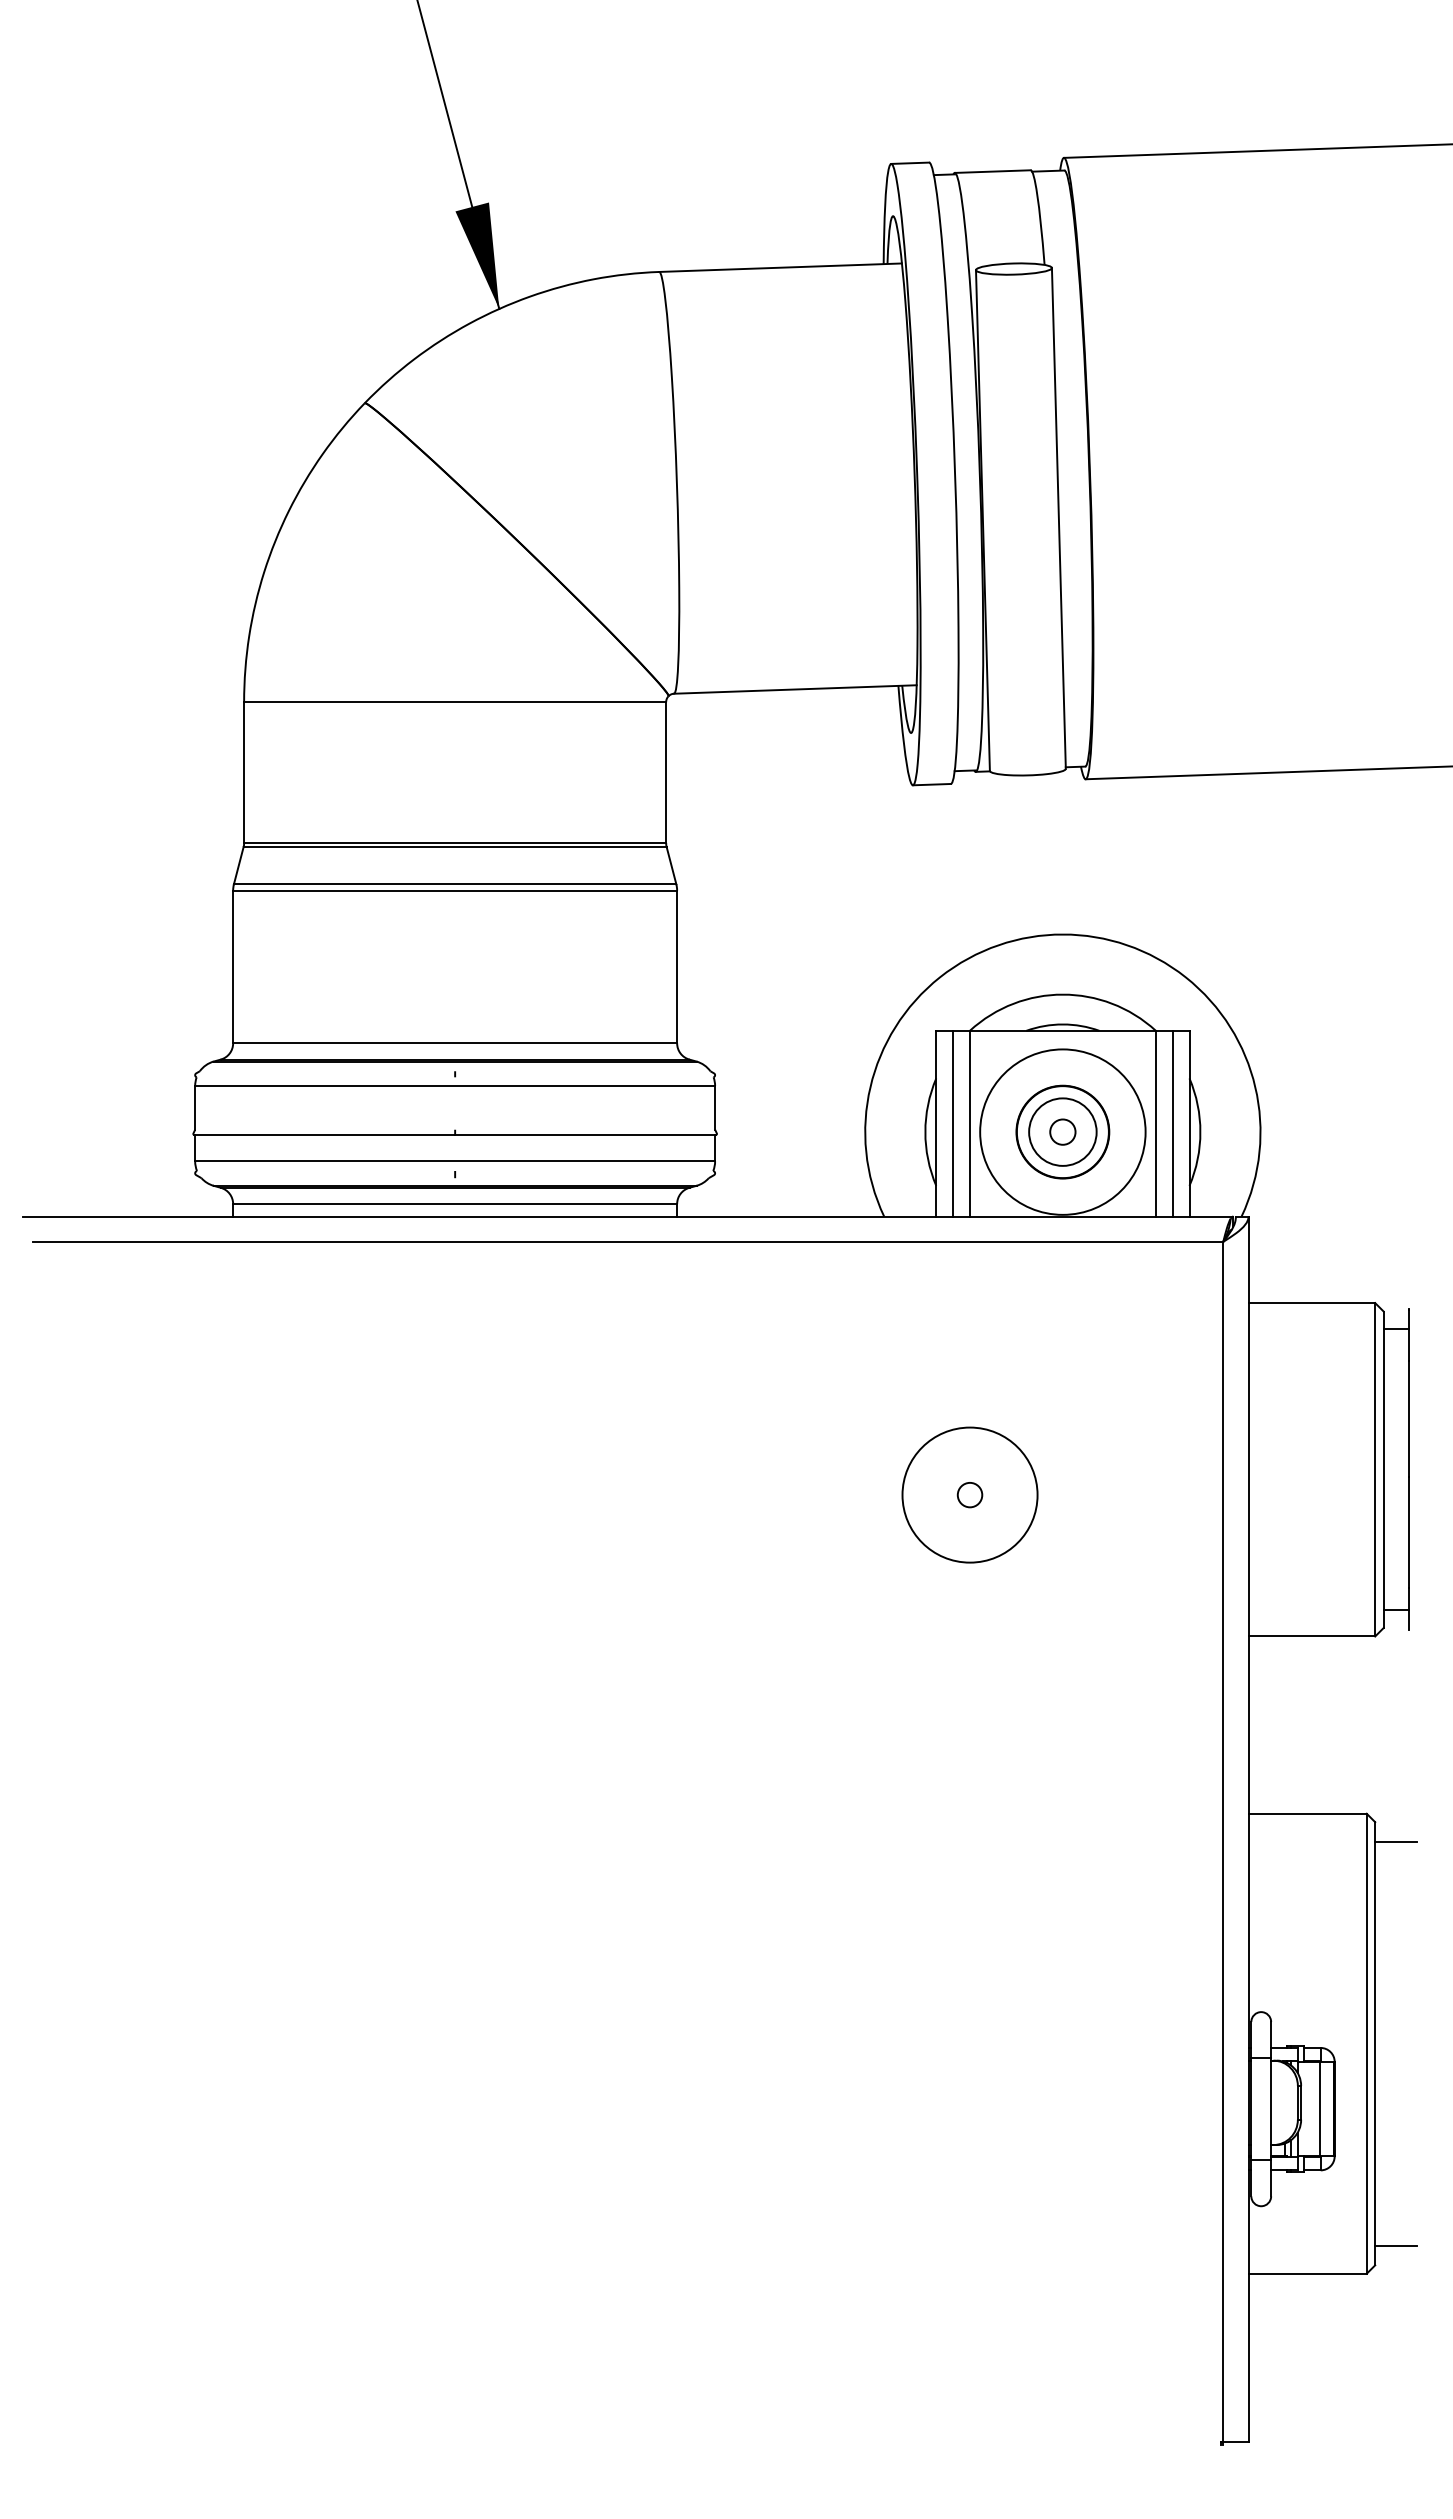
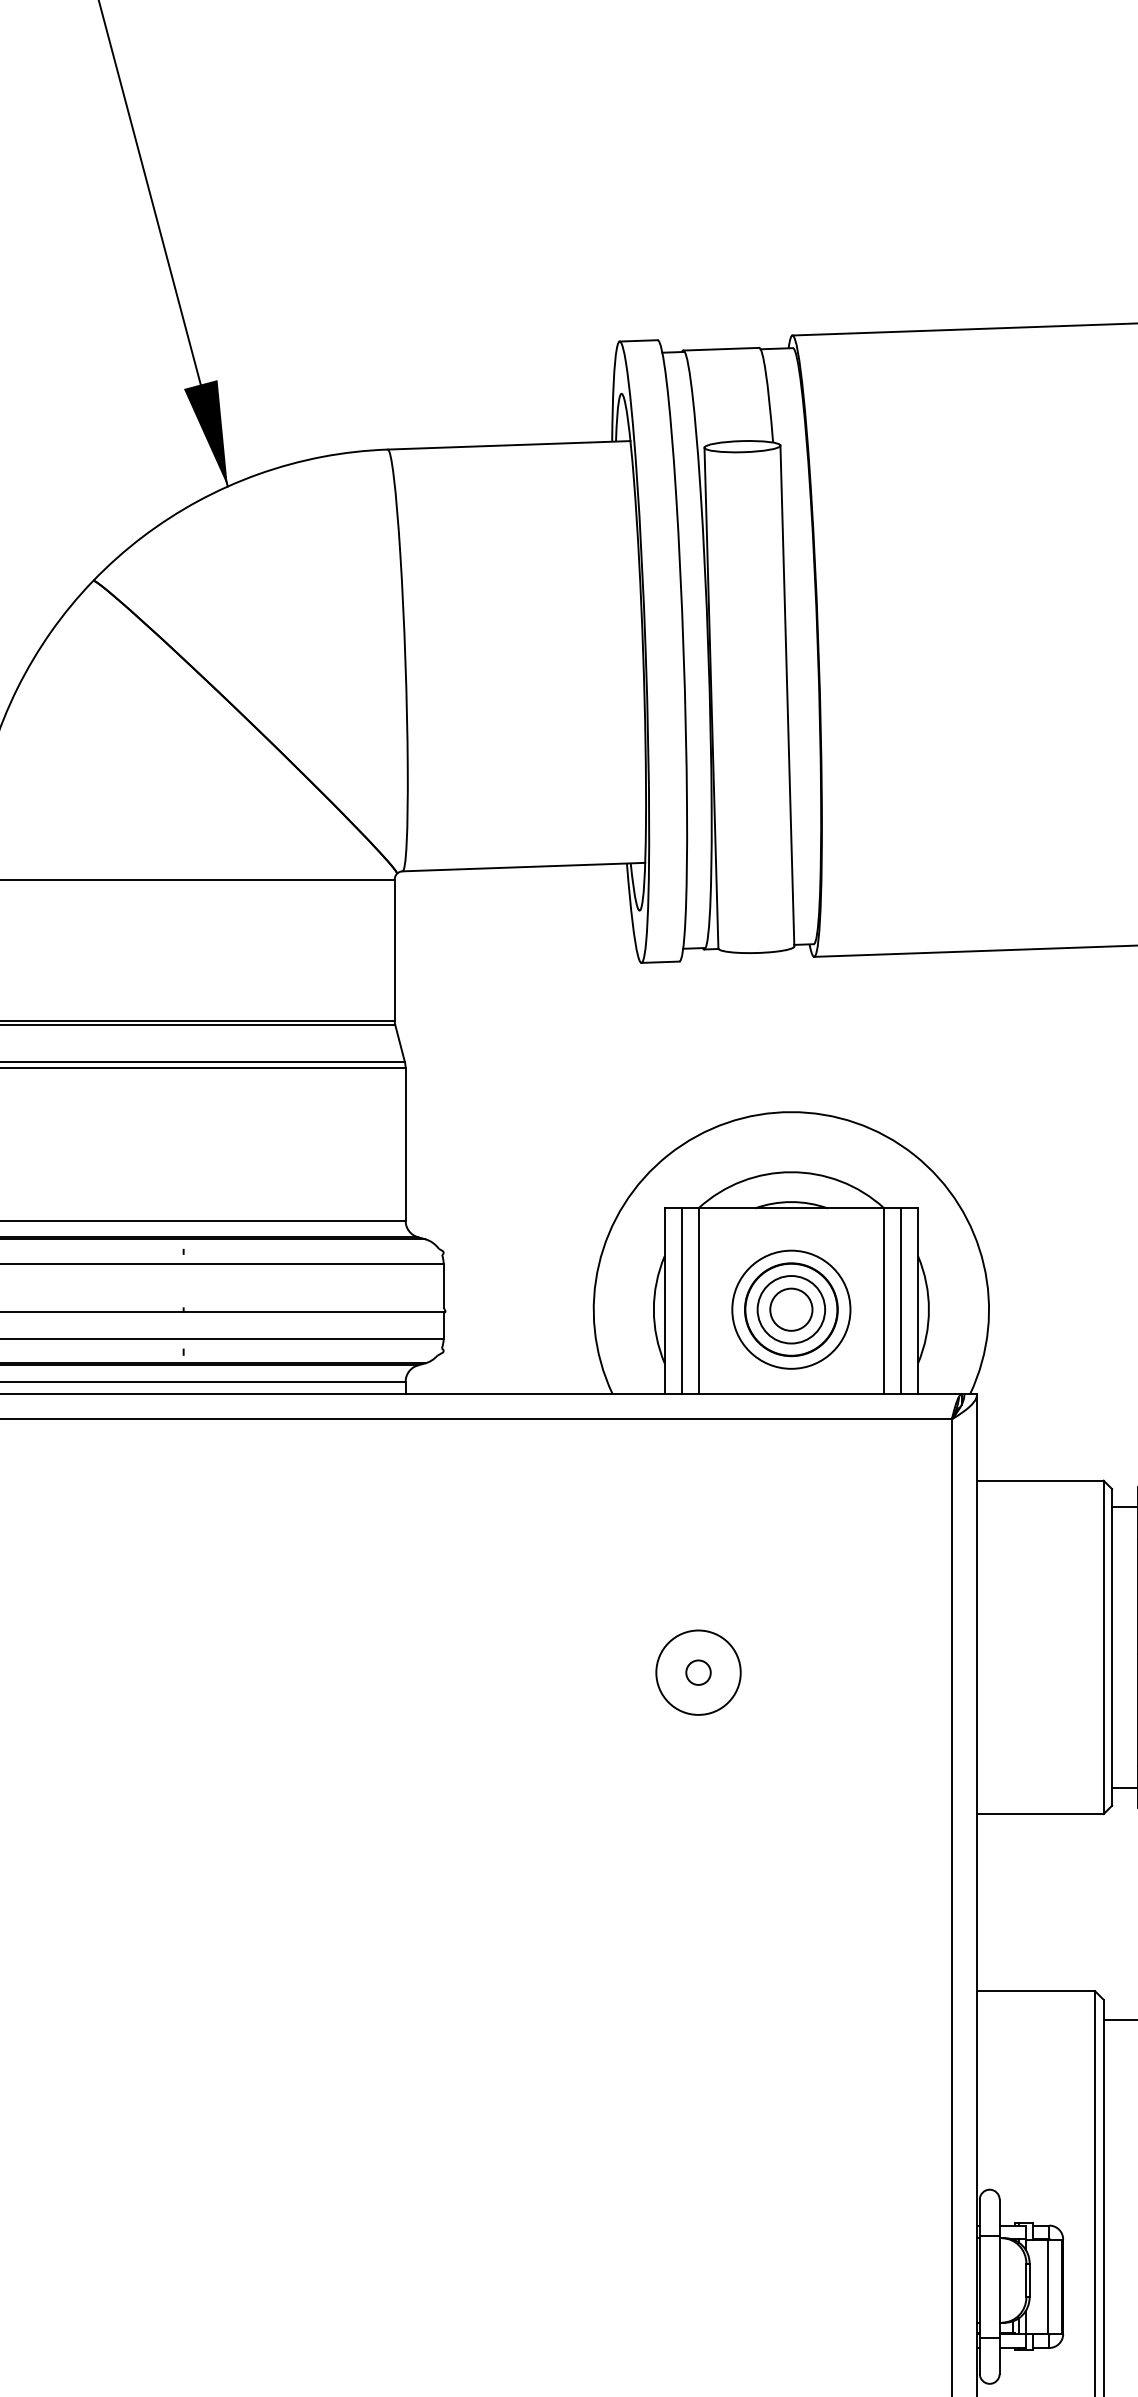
circle: (1062, 1132) -> (791, 1310), size x0.71
circle: (1062, 1132) -> (791, 1310), size x1.67
circle: (969, 1494) -> (698, 1672), size x0.62

